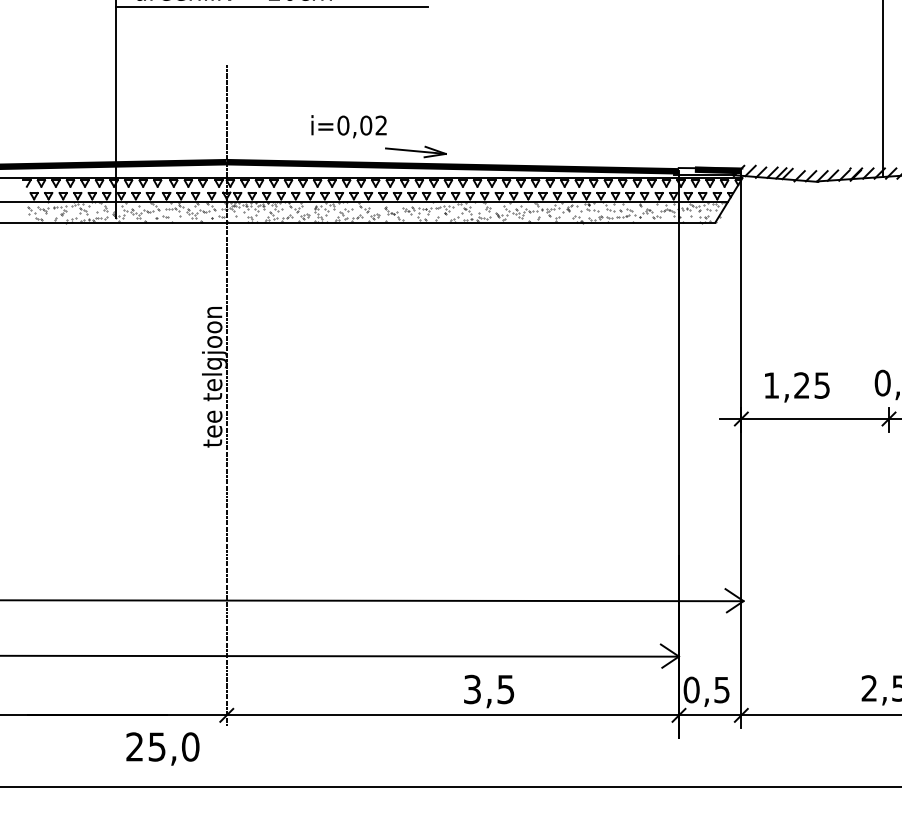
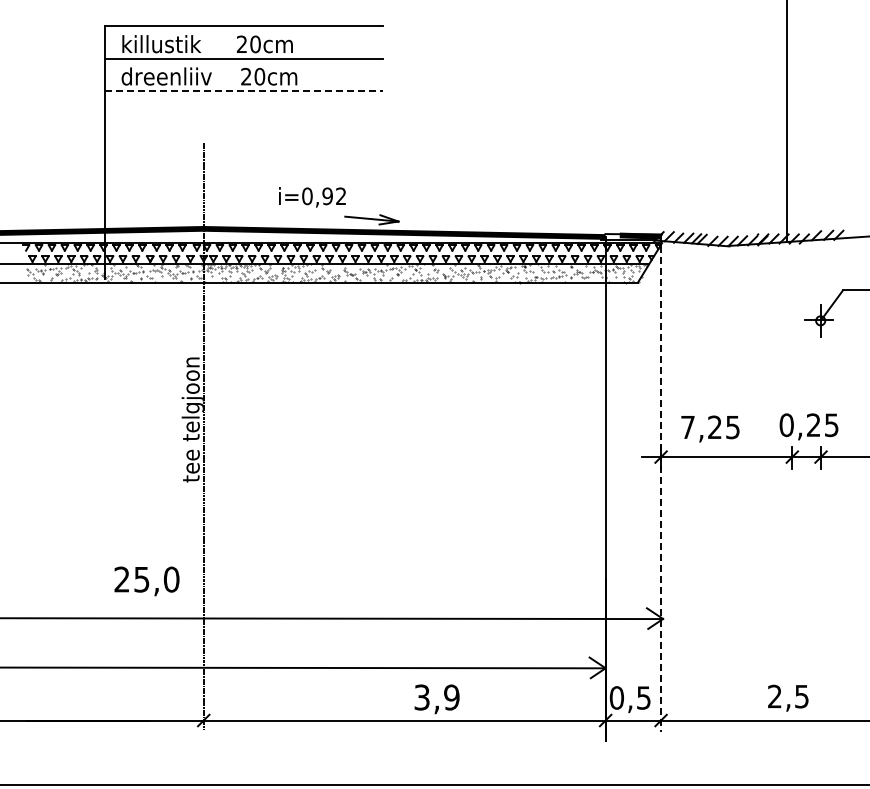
line: (271, 7) -> (243, 91), solid -> dashed
text: (366, 125) -> (327, 196), i=0,02 -> i=0,92
text: (771, 385) -> (687, 427), 1,25 -> 7,25
line: (741, 448) -> (661, 483), solid -> dashed
text: (505, 689) -> (451, 697), 3,5 -> 3,9
text: (162, 749) -> (146, 581), moved

